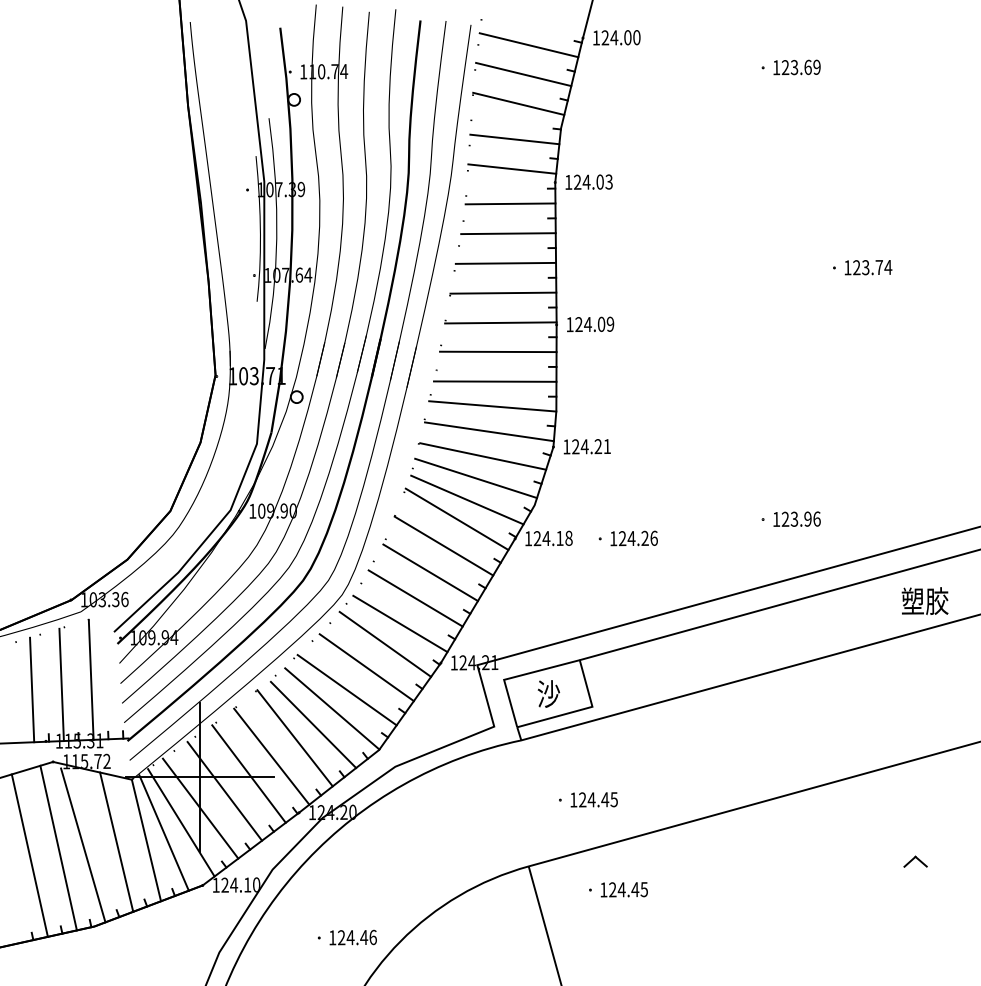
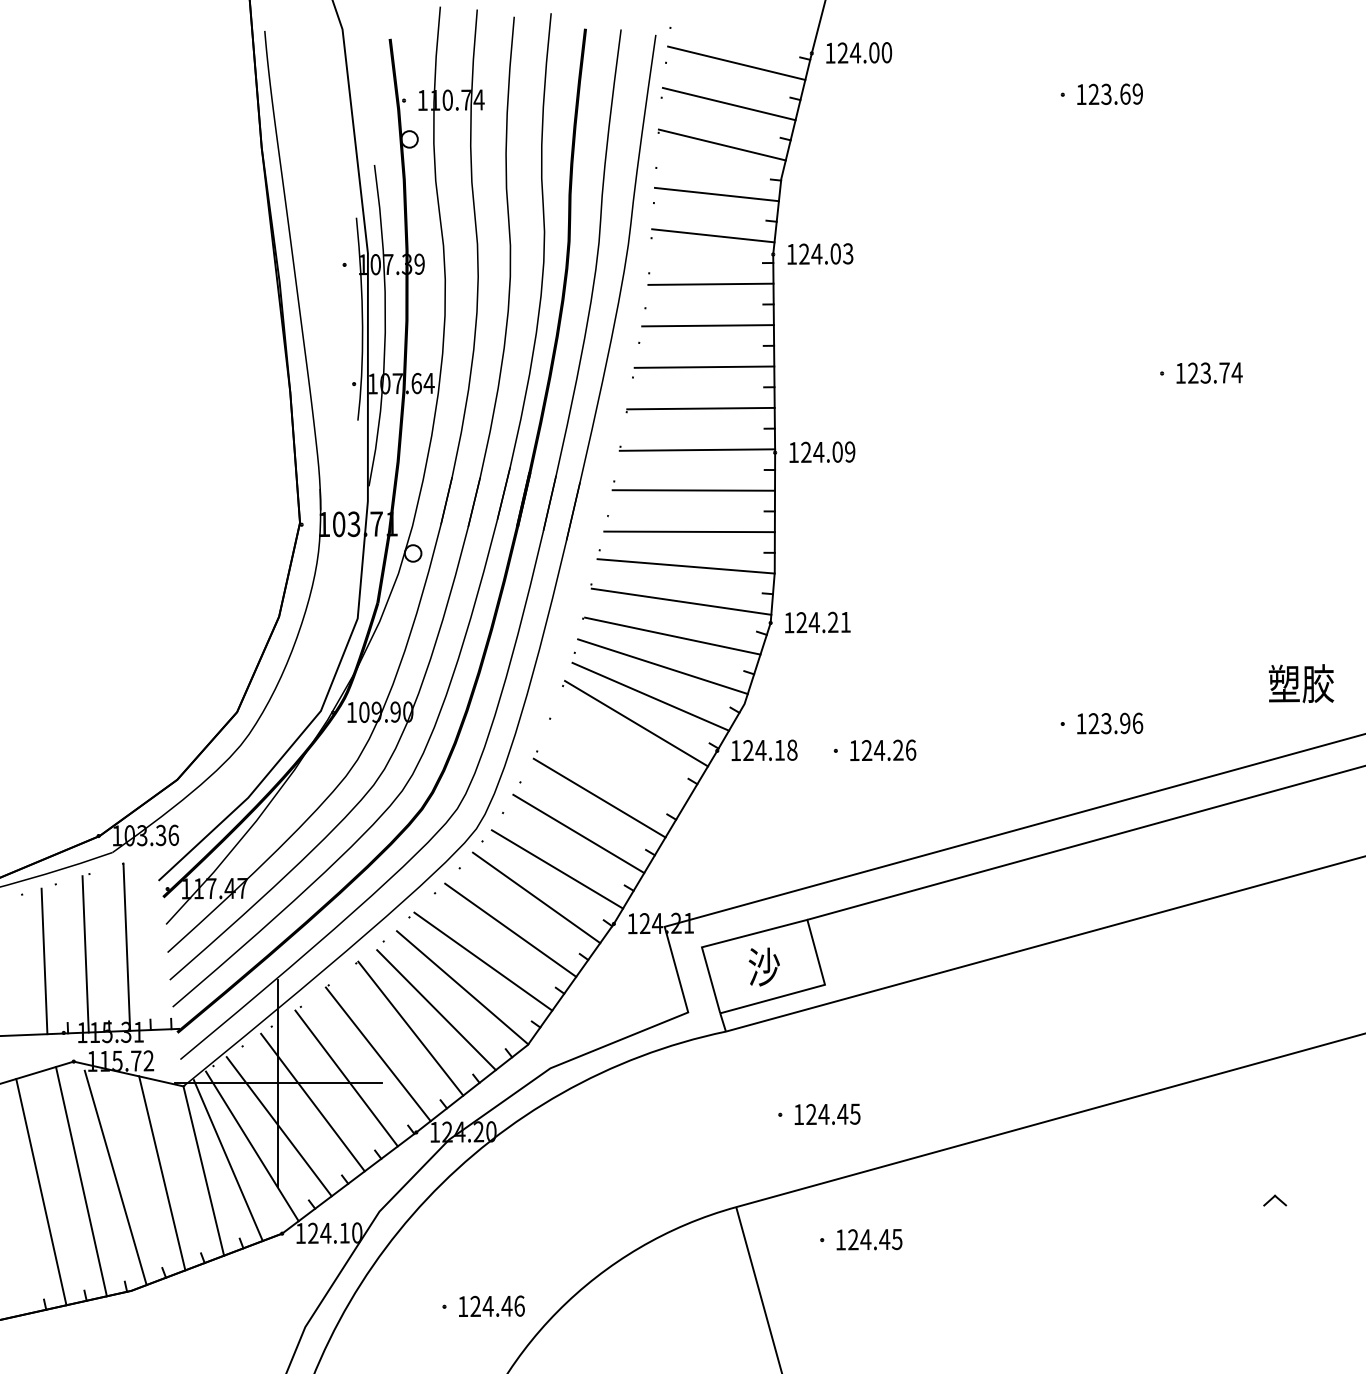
line: (443, 545) -> (617, 760), removed
text: (925, 601) -> (1301, 683), moved
text: (158, 637) -> (220, 888), 109.94 -> 117.47
part: (915, 861) -> (1274, 1200), size x0.7

